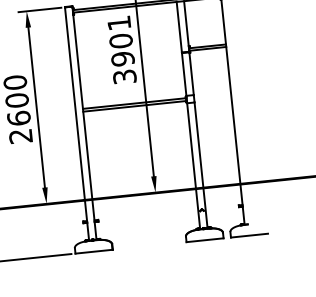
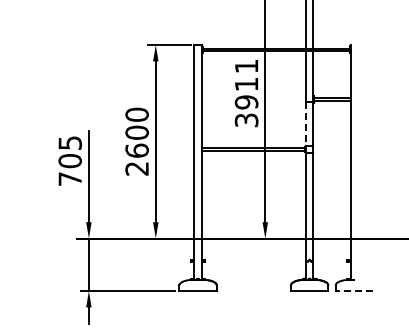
text: (120, 41) -> (246, 84), 3901 -> 3911
line: (183, 74) -> (305, 124), solid -> dashed
line: (249, 236) -> (354, 291), solid -> dashed

